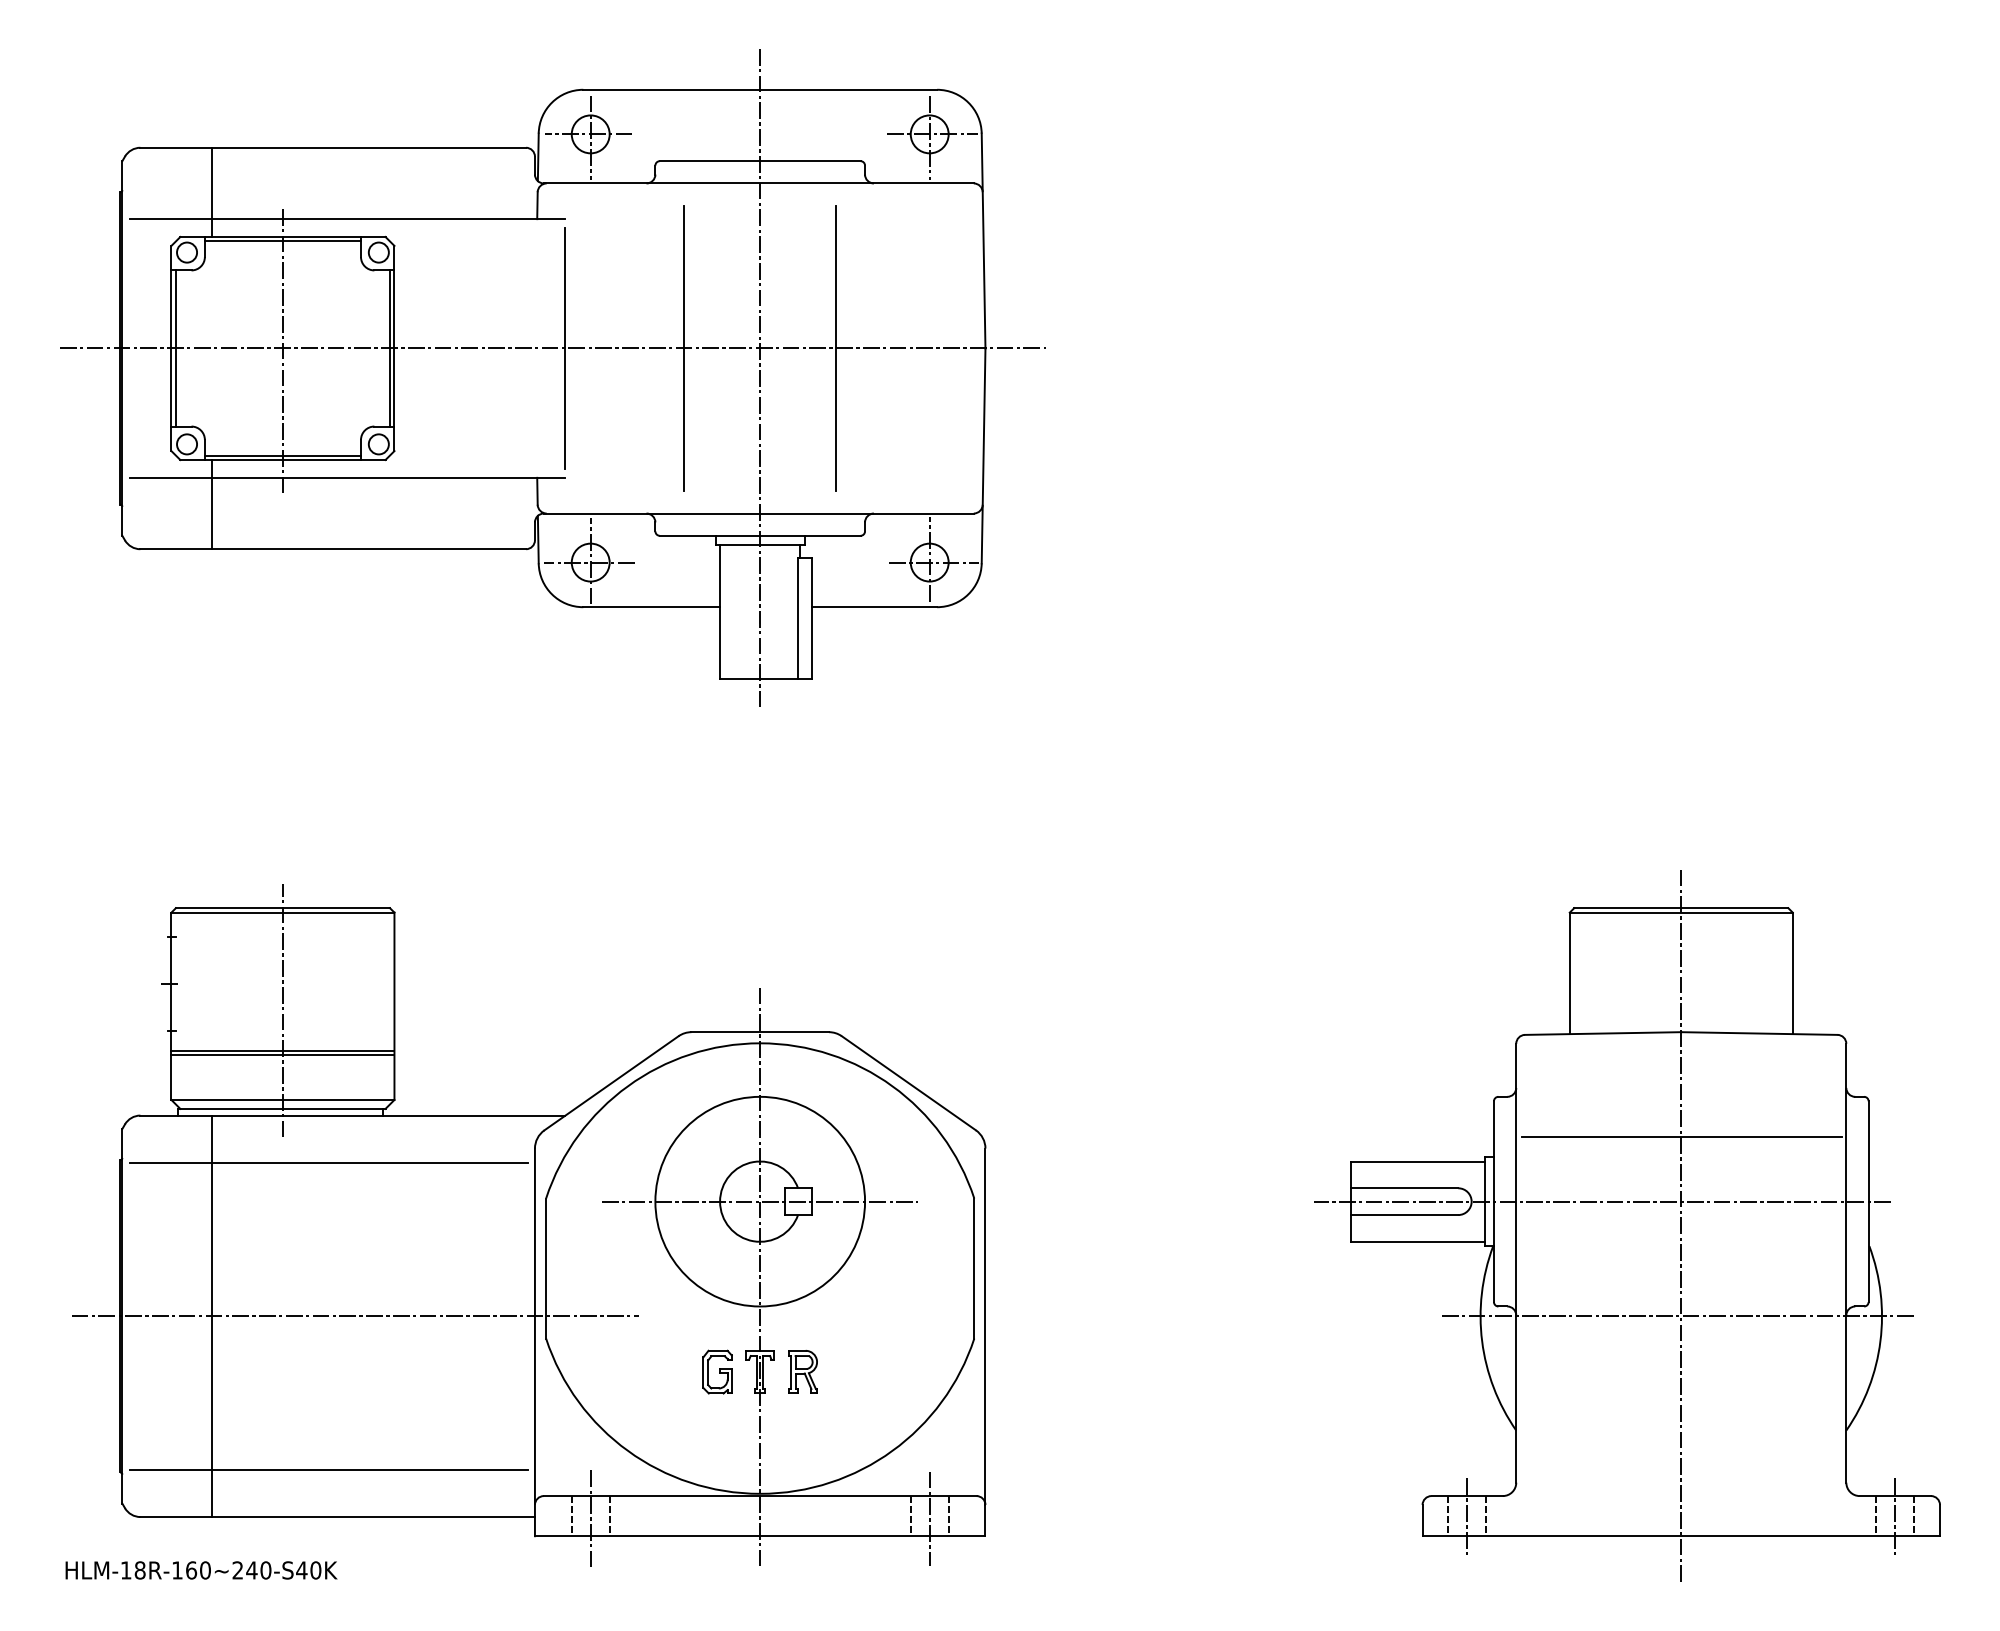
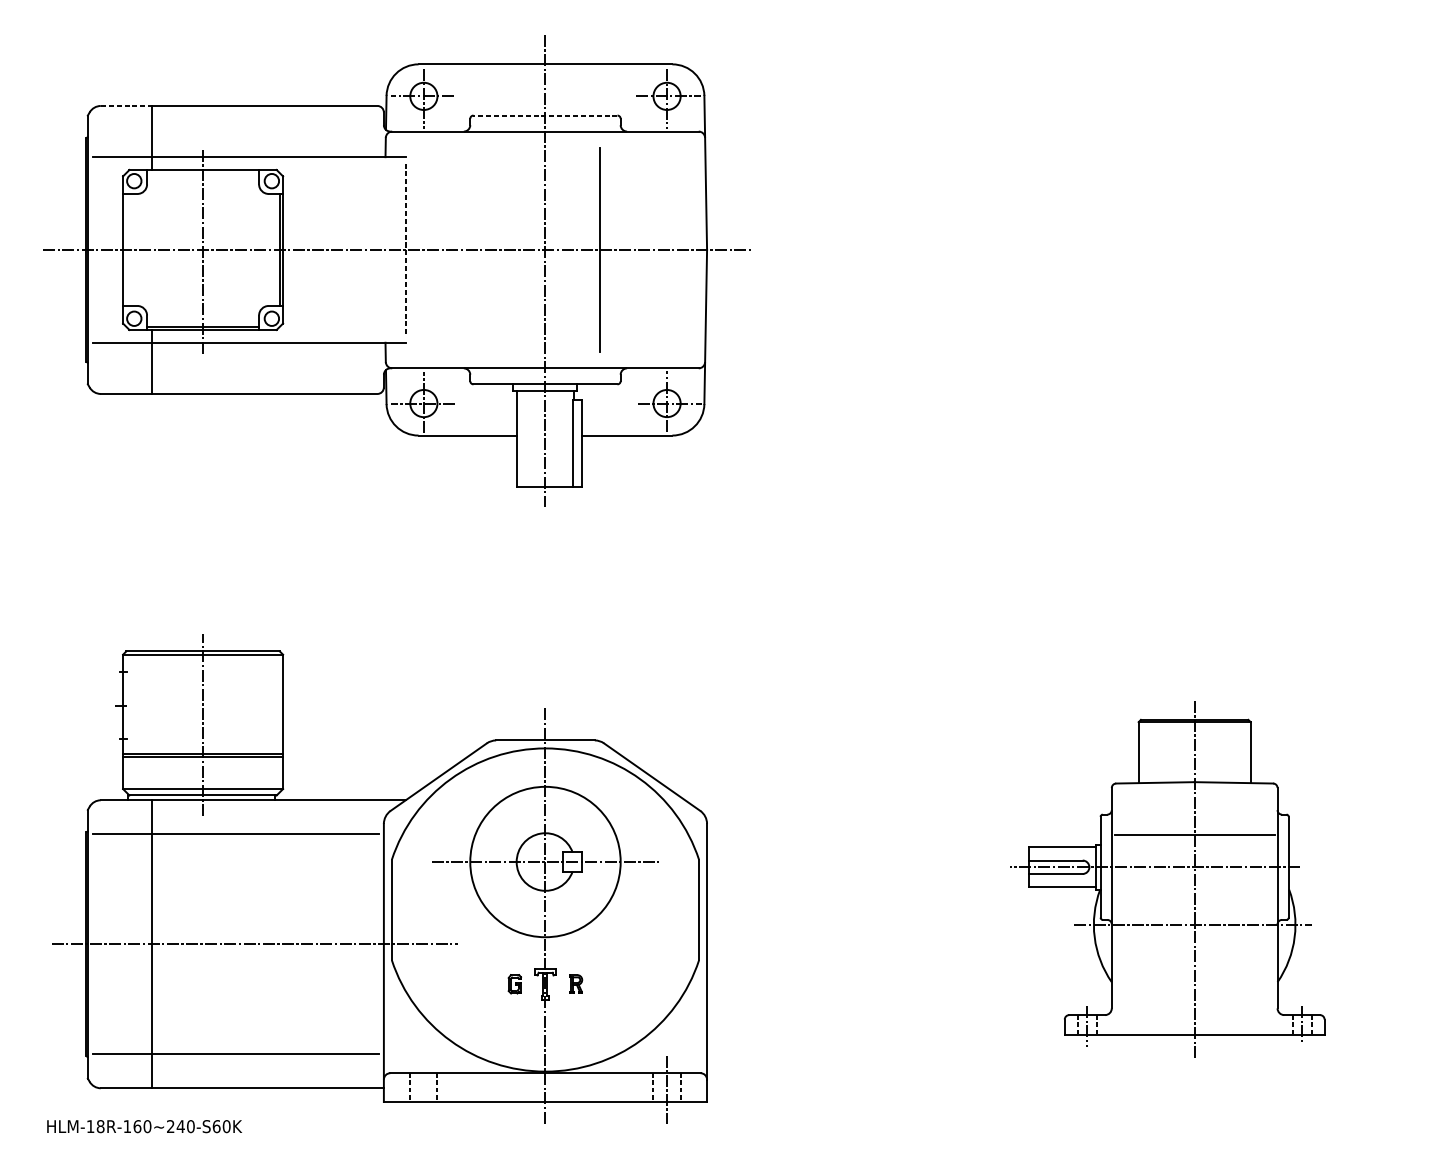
line: (176, 147) -> (126, 105), solid -> dashed
line: (759, 161) -> (544, 115), solid -> dashed
line: (282, 241) -> (202, 173), removed
line: (175, 348) -> (126, 249), removed
line: (684, 348) -> (491, 249), removed
line: (565, 349) -> (405, 250), solid -> dashed
part: (1627, 1225) -> (1167, 879), size x0.7
part: (717, 1371) -> (514, 983), size x0.6
part: (802, 1371) -> (575, 983), size x0.6
line: (590, 1519) -> (423, 1090), removed
text: (301, 1570) -> (216, 1126), HLM-18R-160~240-S40K -> HLM-18R-160~240-S60K

